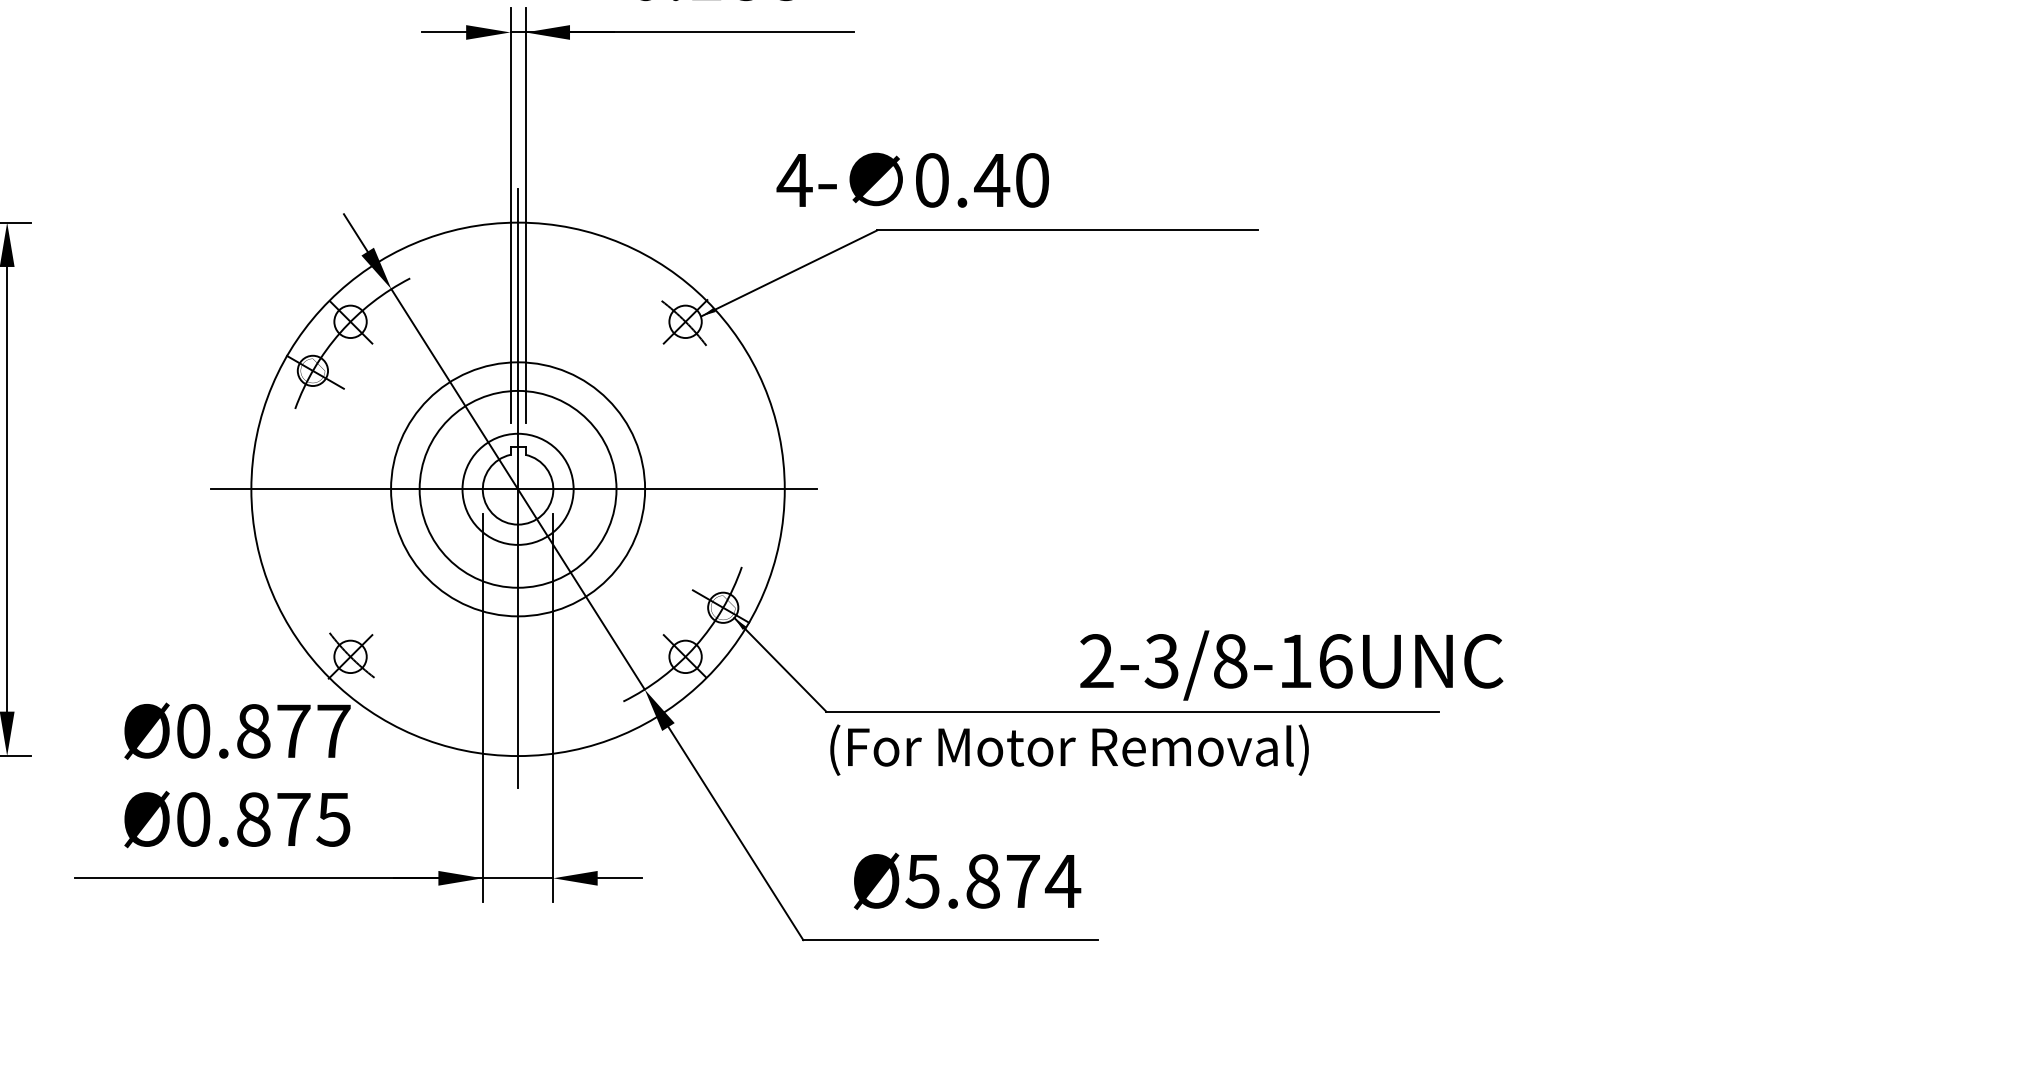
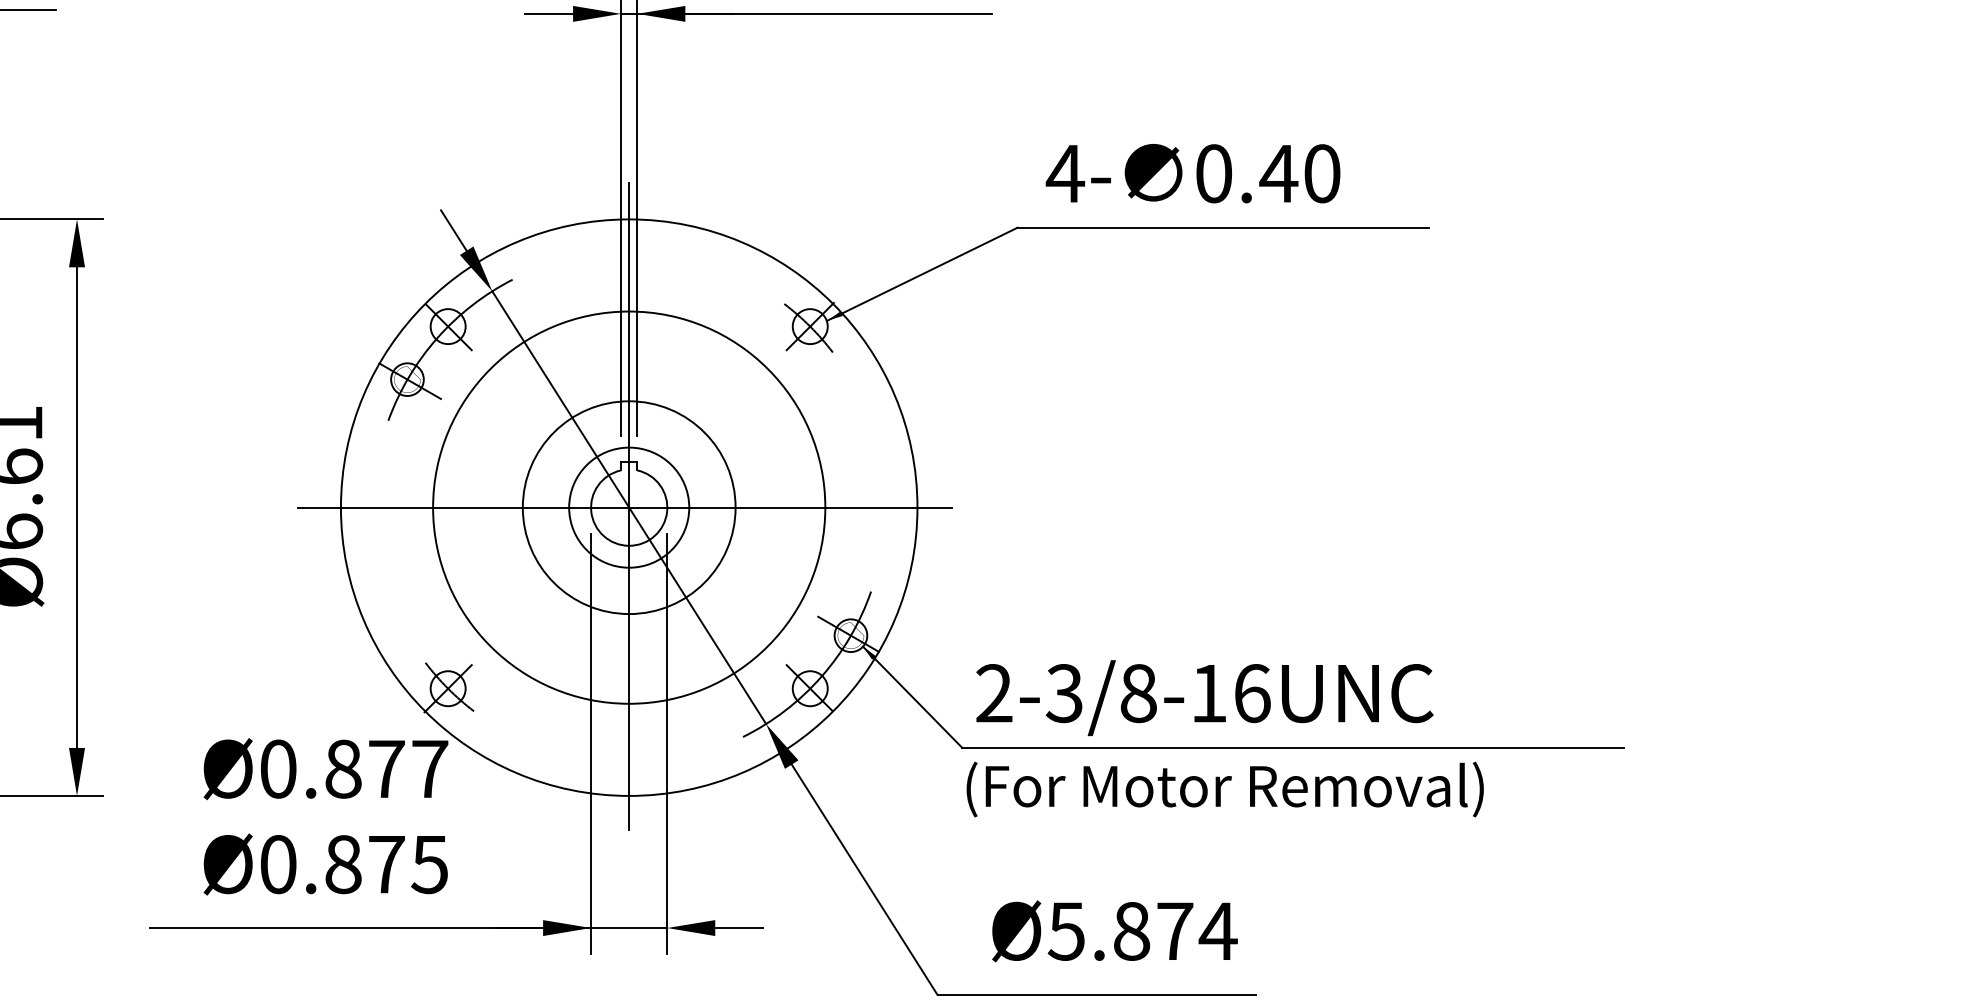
text: (912, 179) -> (1192, 172), moved
circle: (517, 488) -> (628, 506), size x1.43
text: (1291, 665) -> (1204, 698), moved

